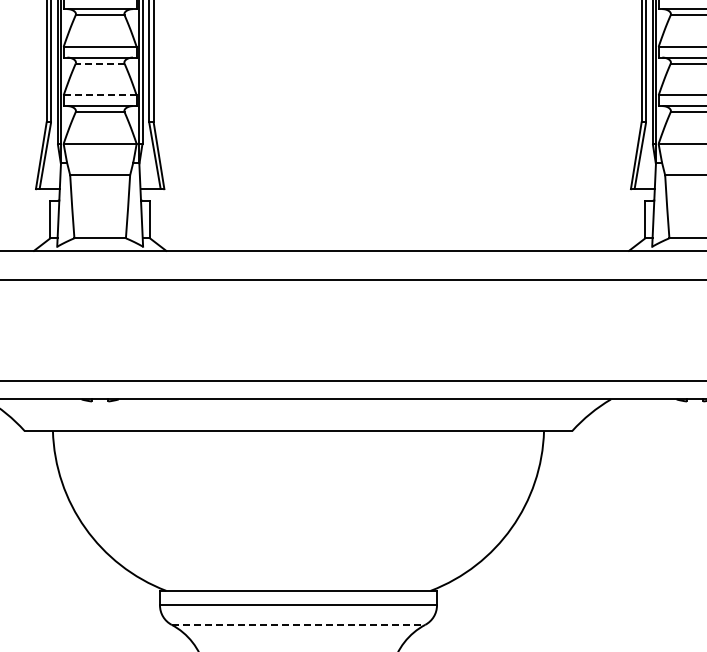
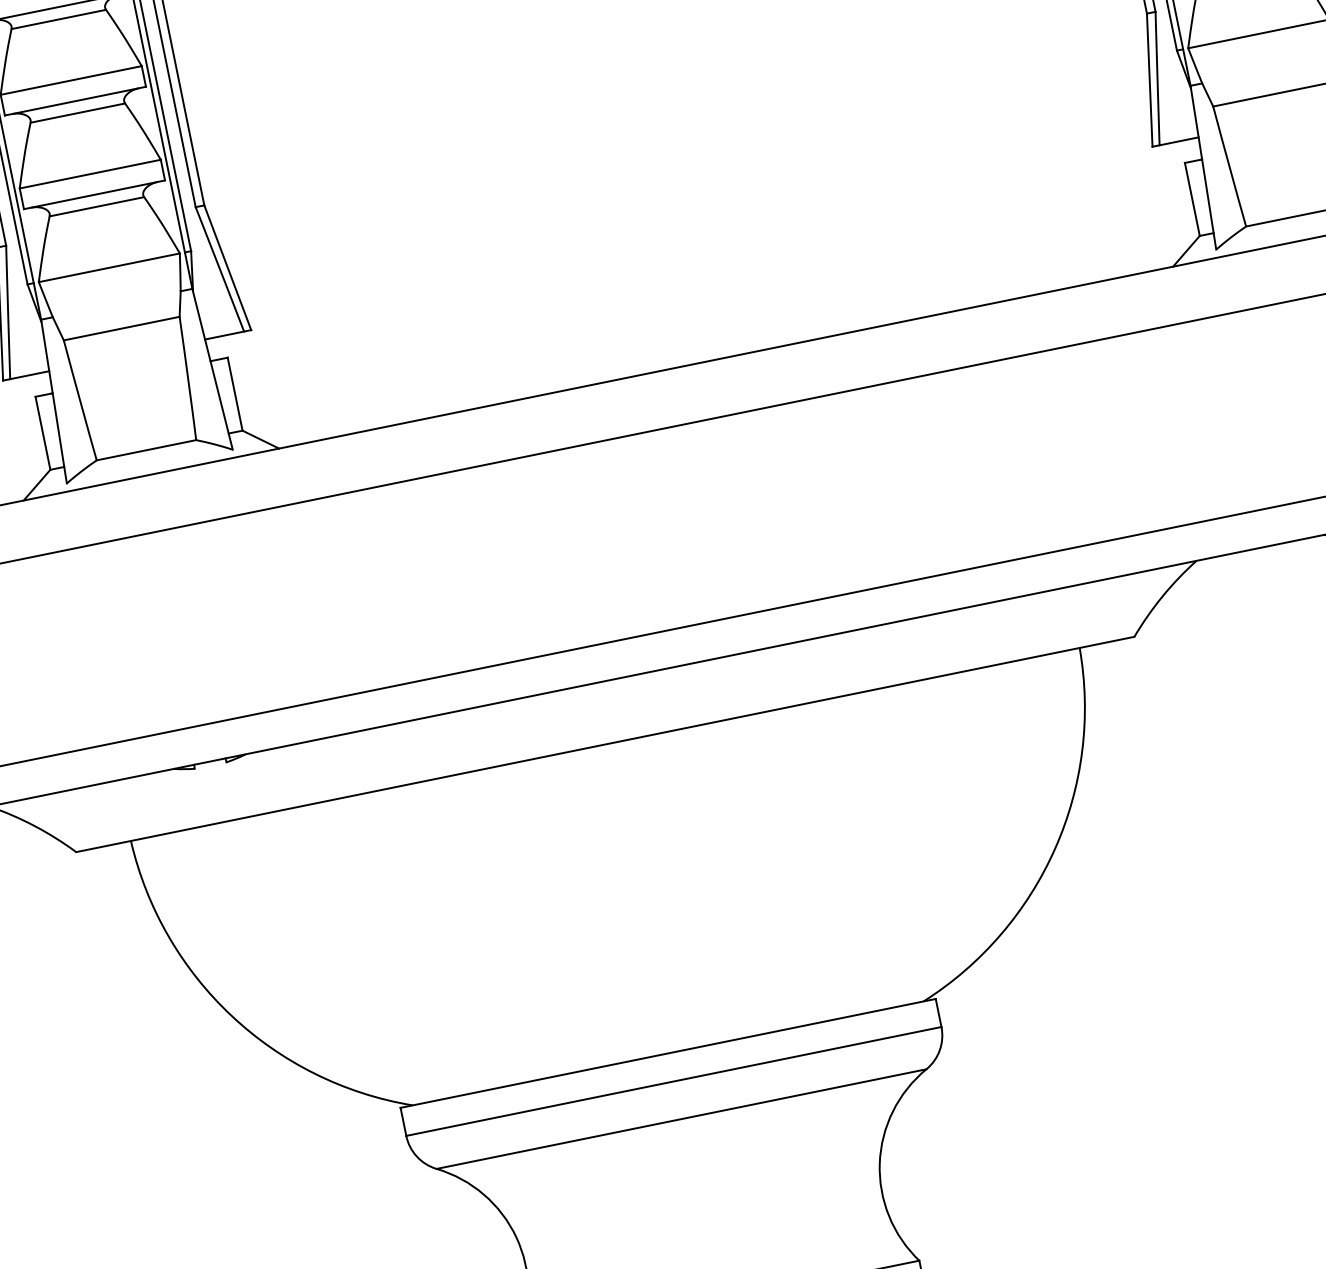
line: (99, 63) -> (76, 112), dashed -> solid
line: (100, 95) -> (90, 174), dashed -> solid
line: (298, 624) -> (681, 1118), dashed -> solid

